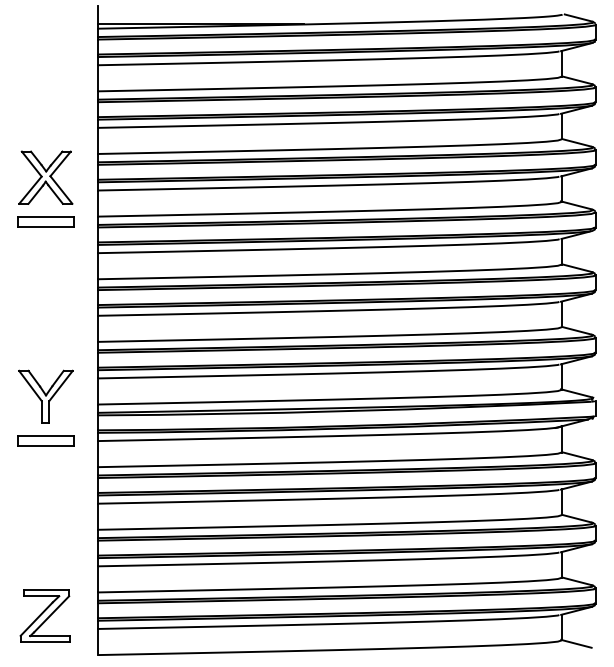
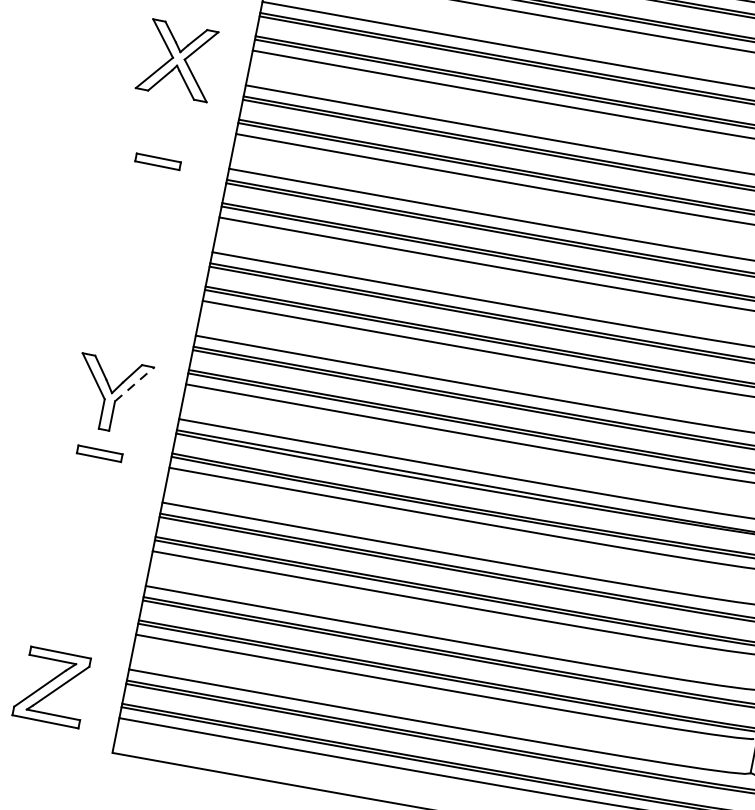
part: (45, 177) -> (177, 59), moved
part: (45, 221) -> (157, 161), size x0.6
line: (61, 385) -> (135, 383), solid -> dashed
part: (45, 440) -> (99, 453), size x0.6

